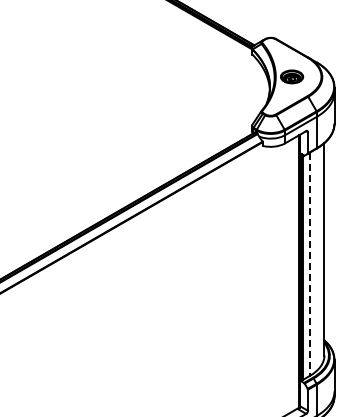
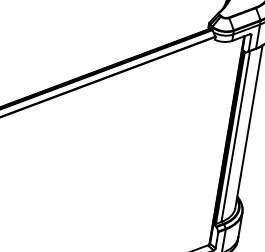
line: (309, 264) -> (235, 136), dashed -> solid

